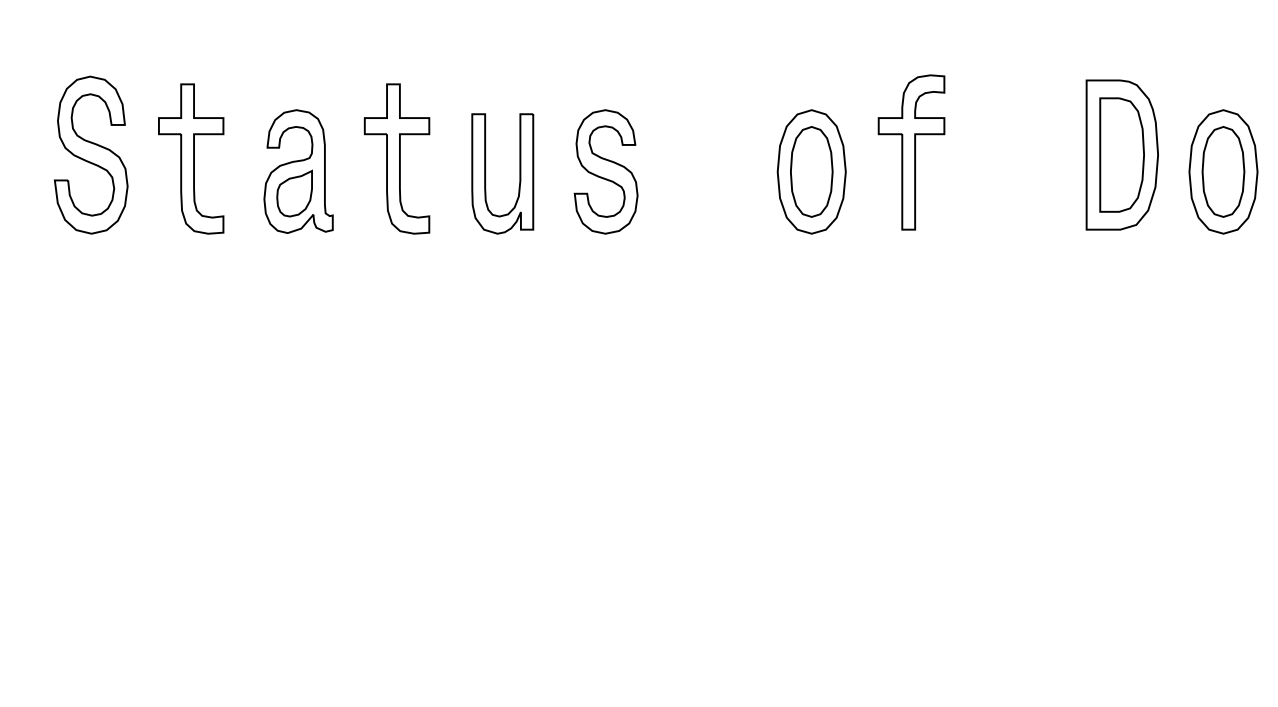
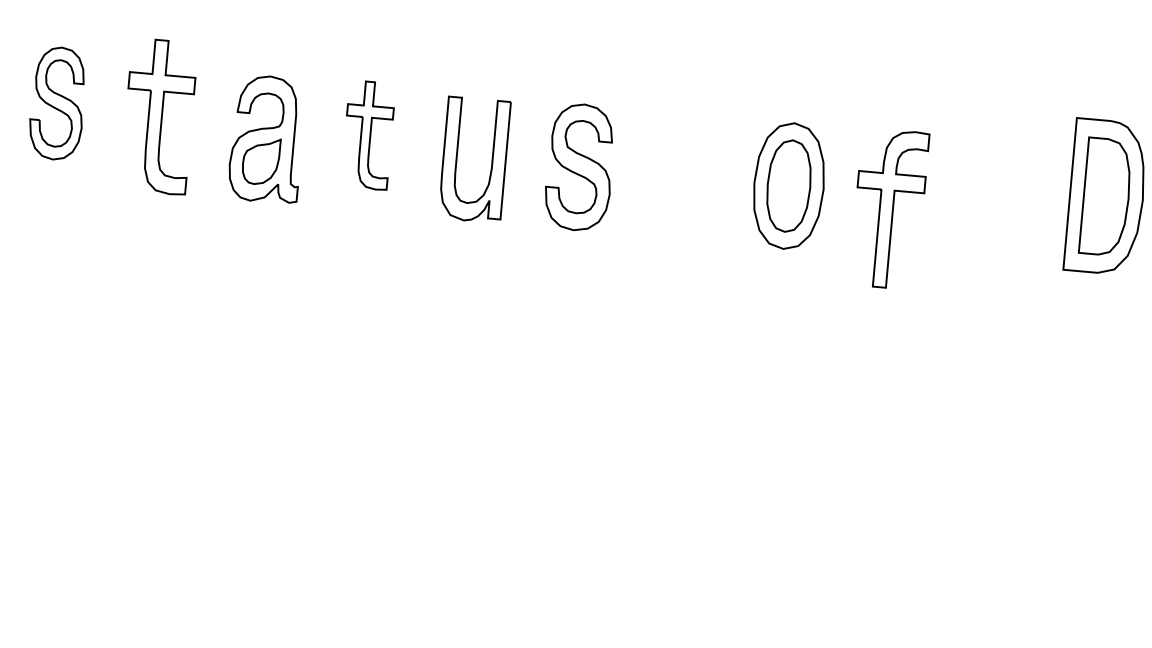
part: (911, 152) -> (889, 208), moved
part: (91, 154) -> (57, 102), size x0.7
part: (396, 158) -> (367, 134), size x0.7

